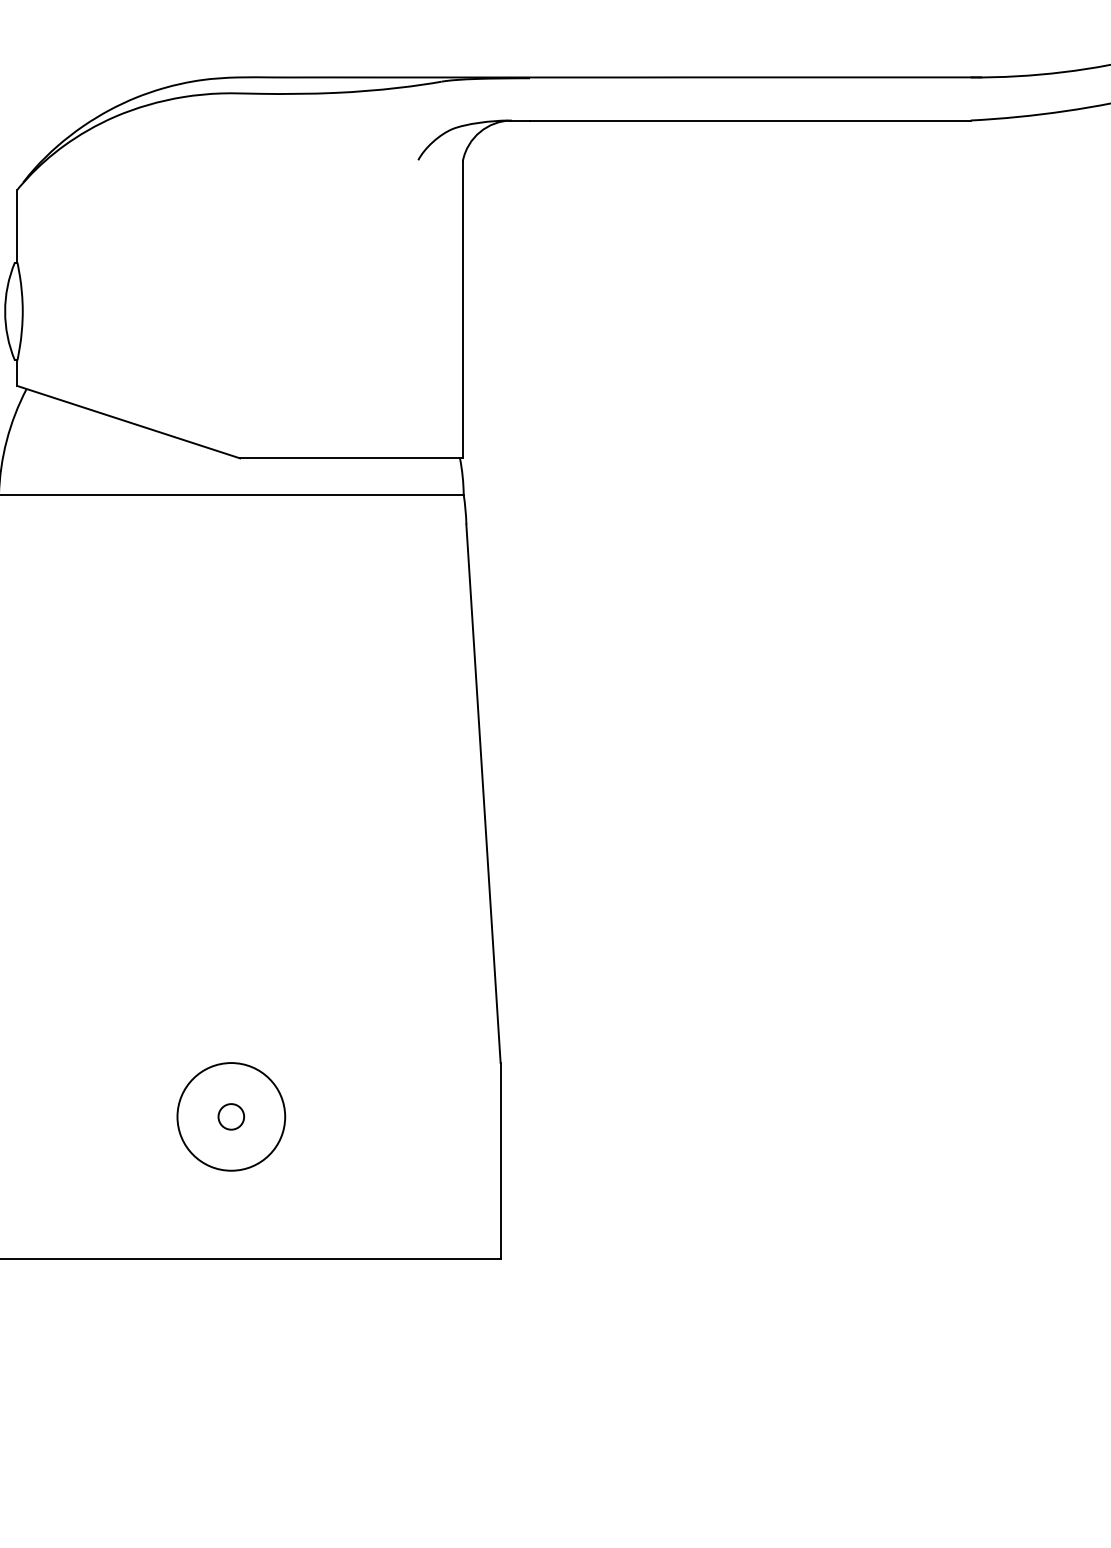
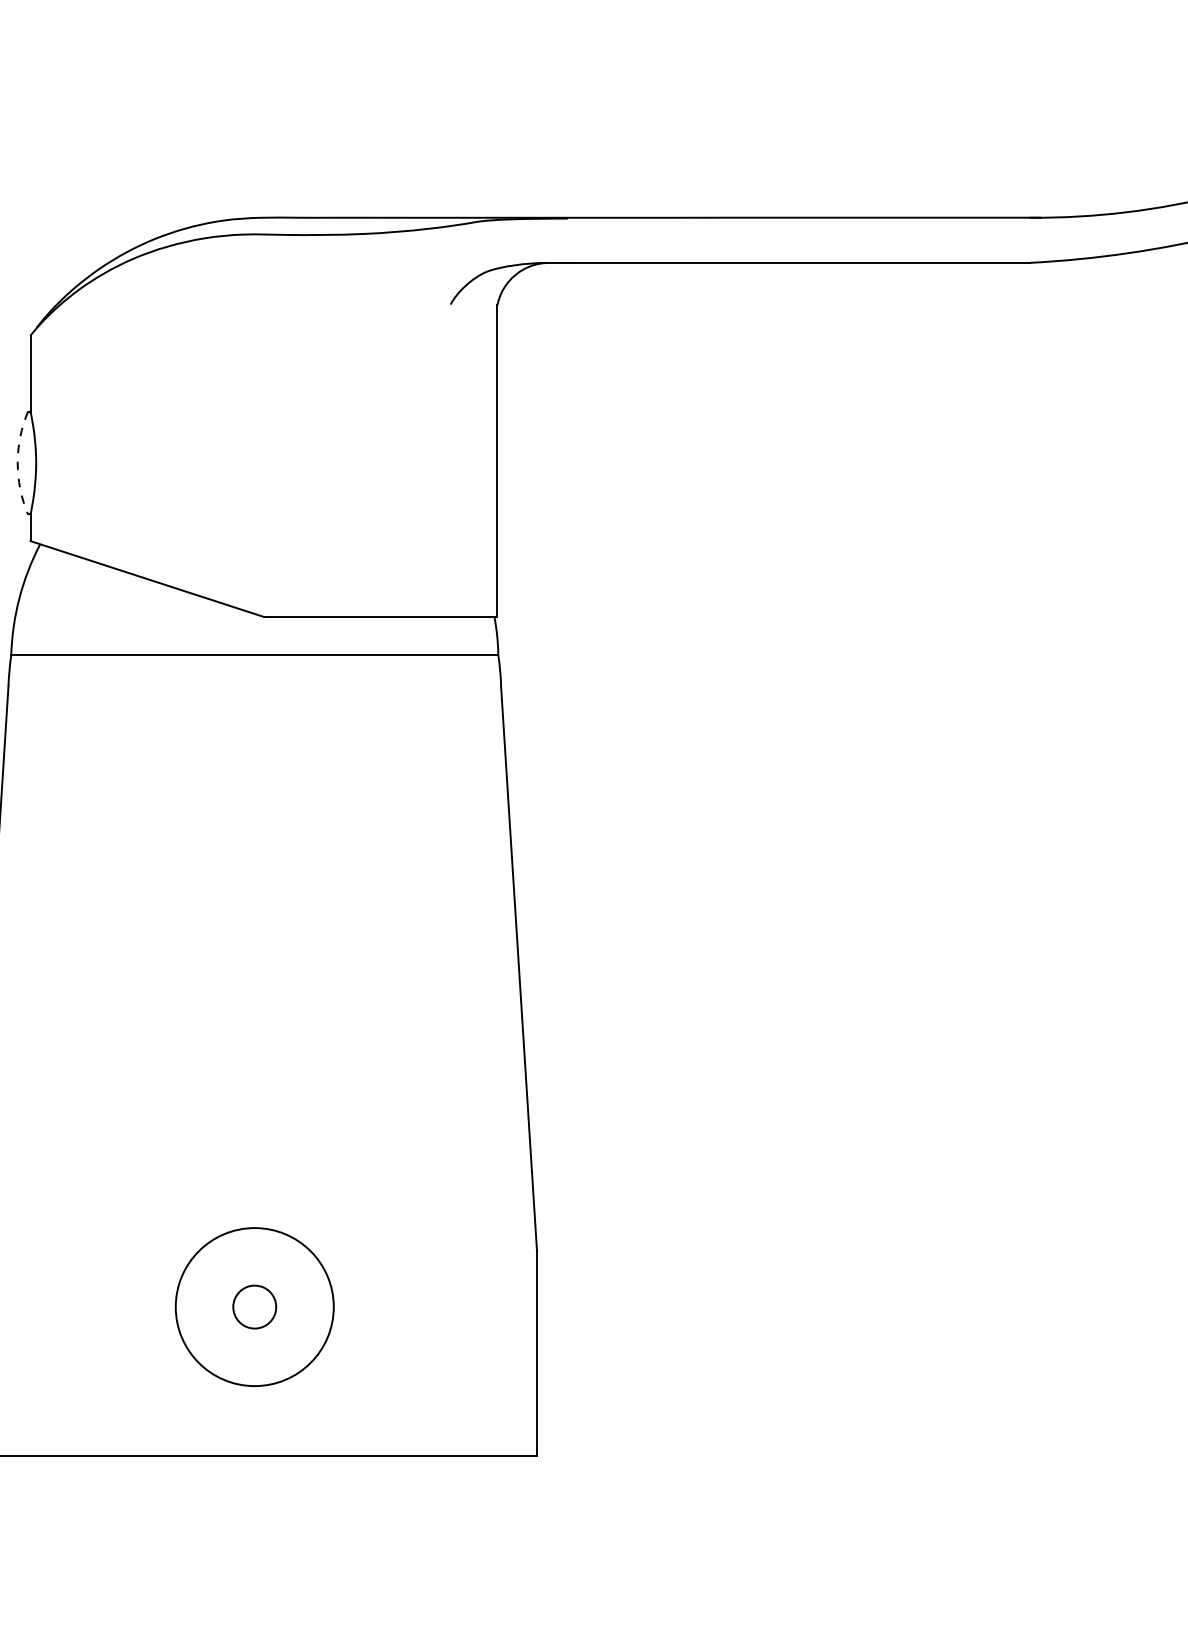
arc: (4, 311) -> (17, 463), solid -> dashed
circle: (231, 1116) -> (254, 1306), size x1.4
circle: (231, 1116) -> (254, 1306), size x1.6

